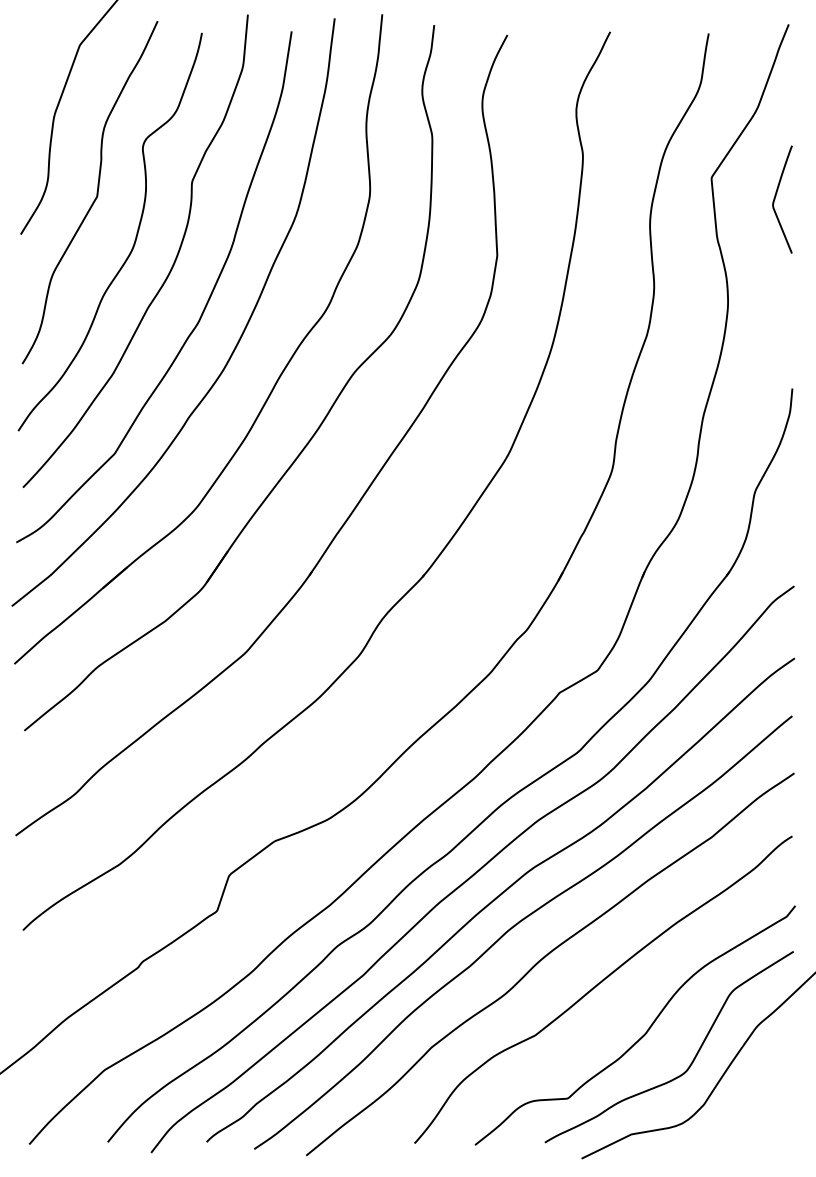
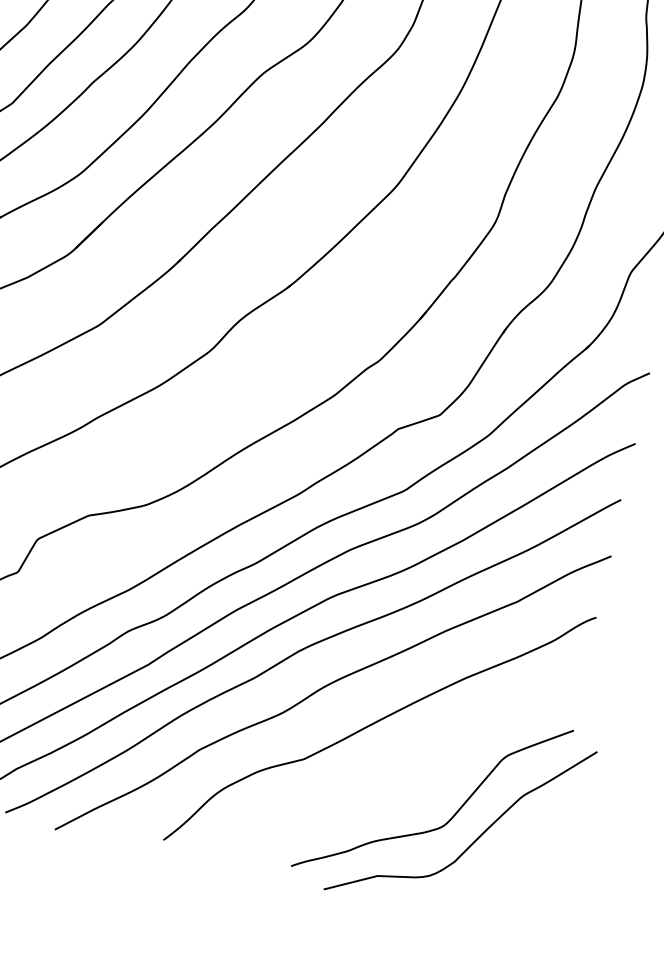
curve: (643, 1034) -> (409, 780), removed

